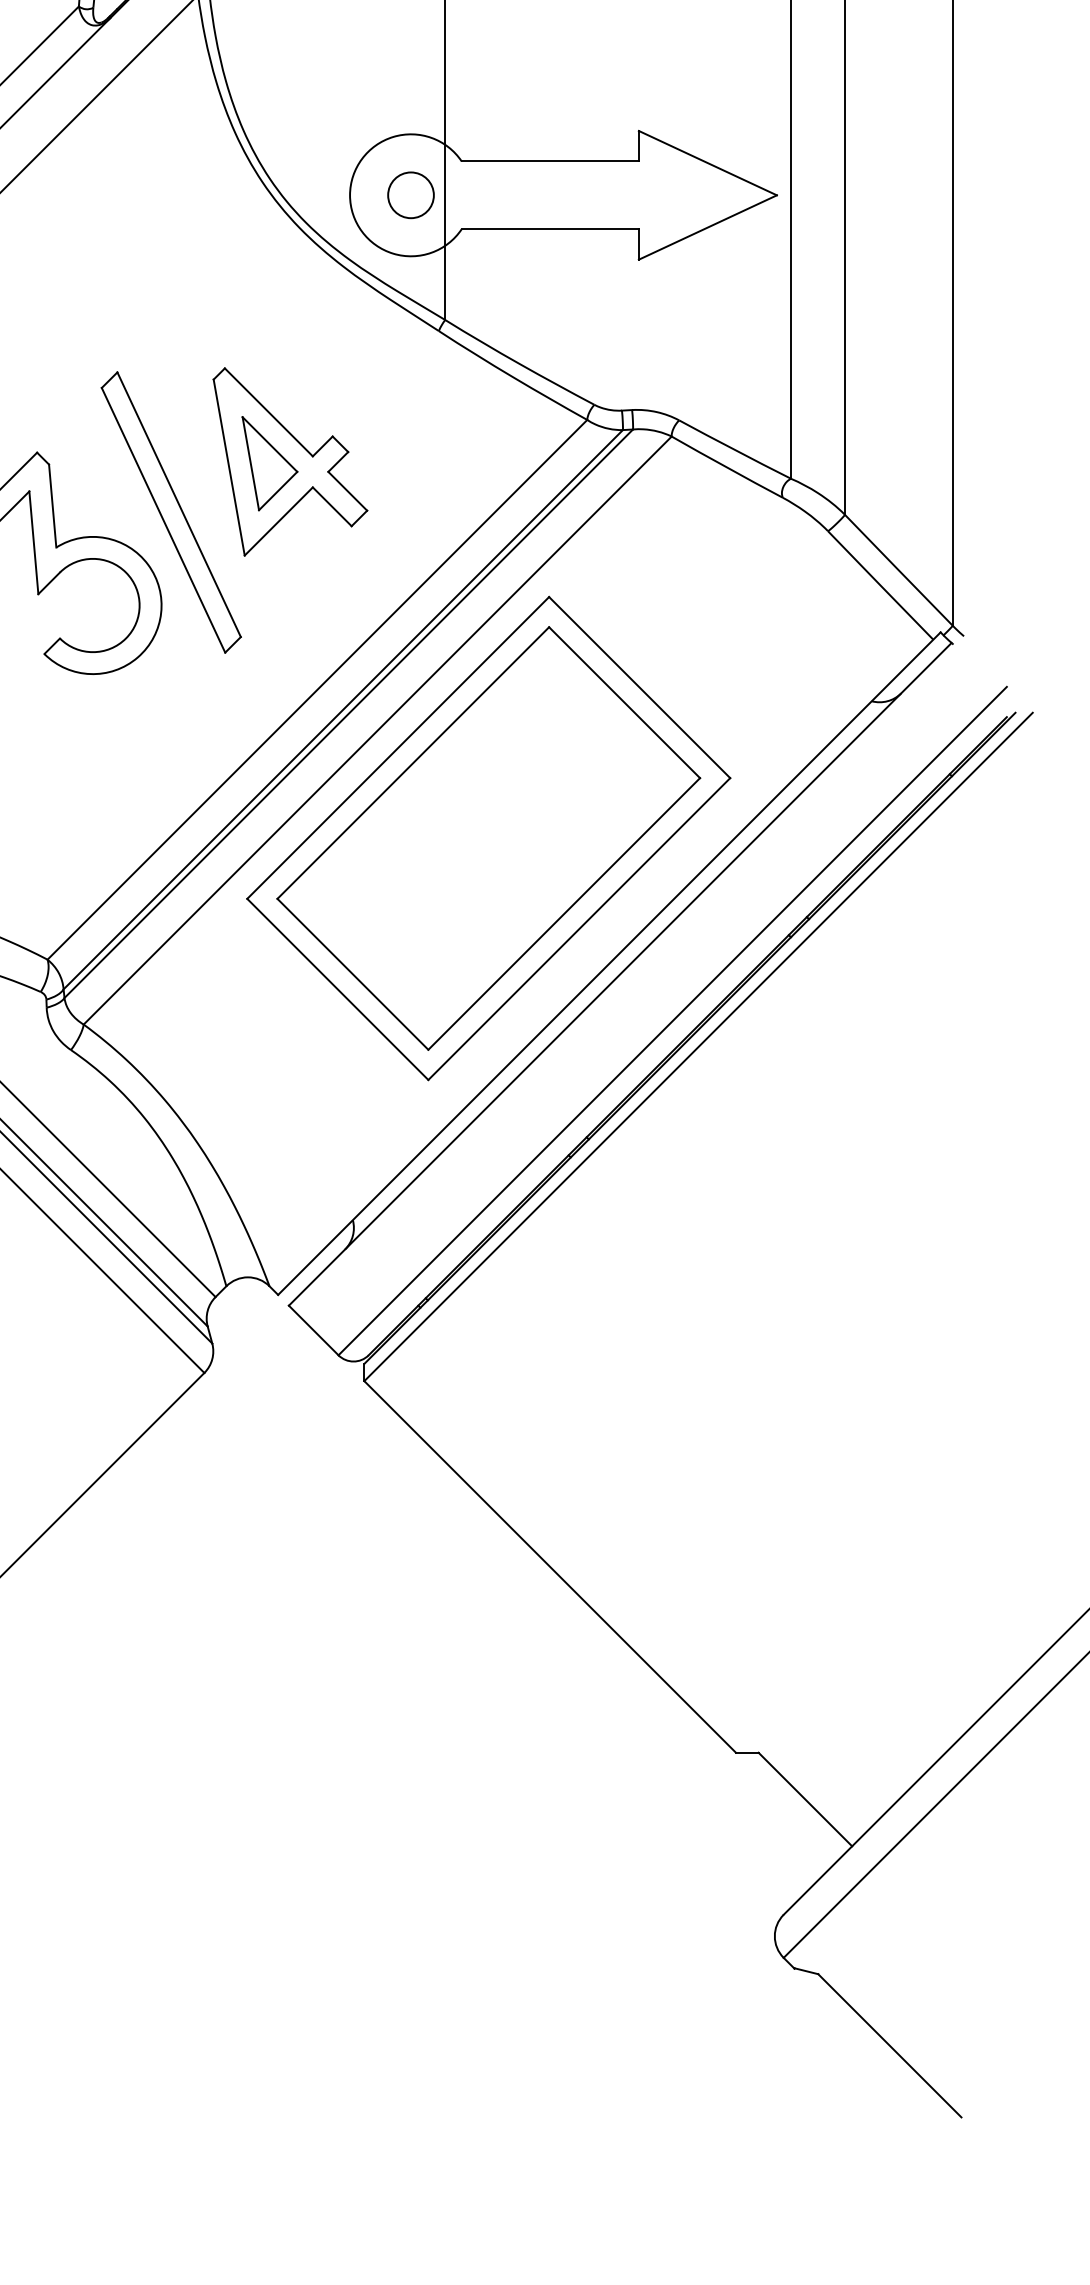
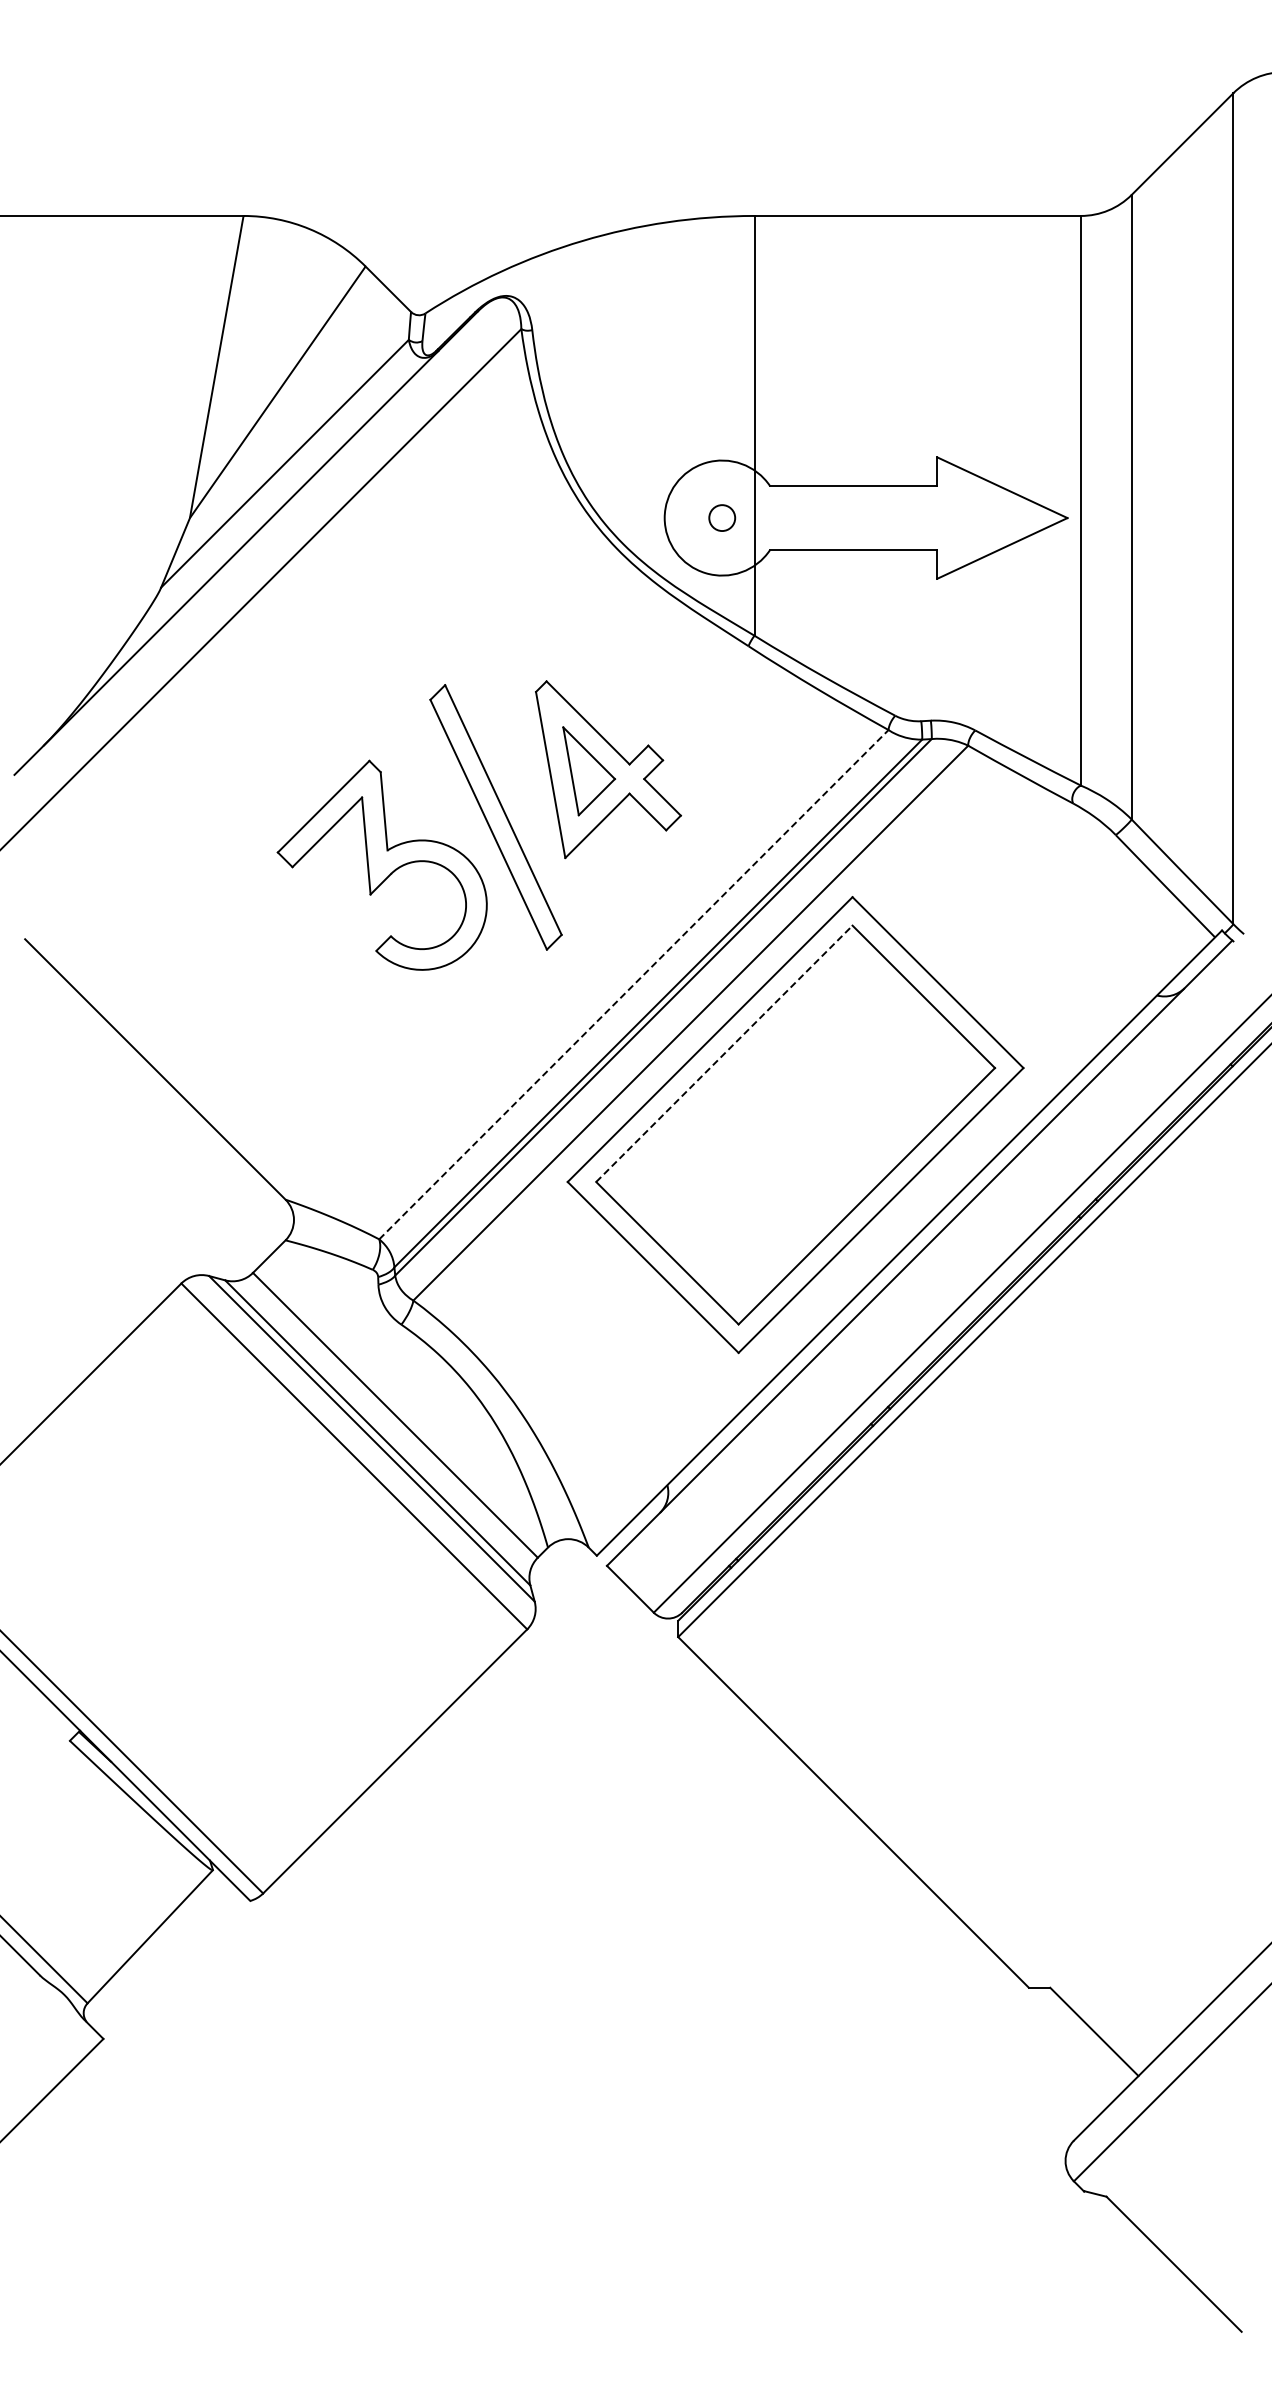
circle: (410, 194) -> (721, 517), size x0.6
line: (318, 689) -> (634, 984), solid -> dashed
line: (413, 762) -> (724, 1053), solid -> dashed

